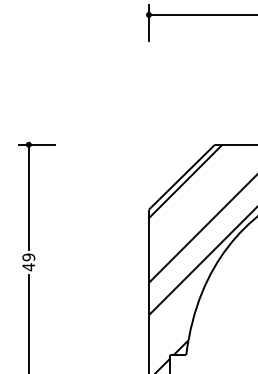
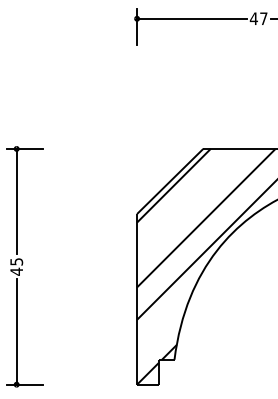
text: (28, 257) -> (16, 261), 49 -> 45

